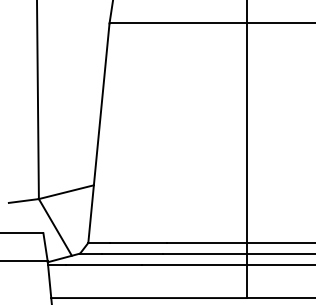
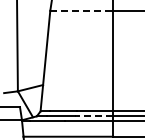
line: (179, 22) -> (82, 10), solid -> dashed
line: (203, 253) -> (93, 116), solid -> dashed

